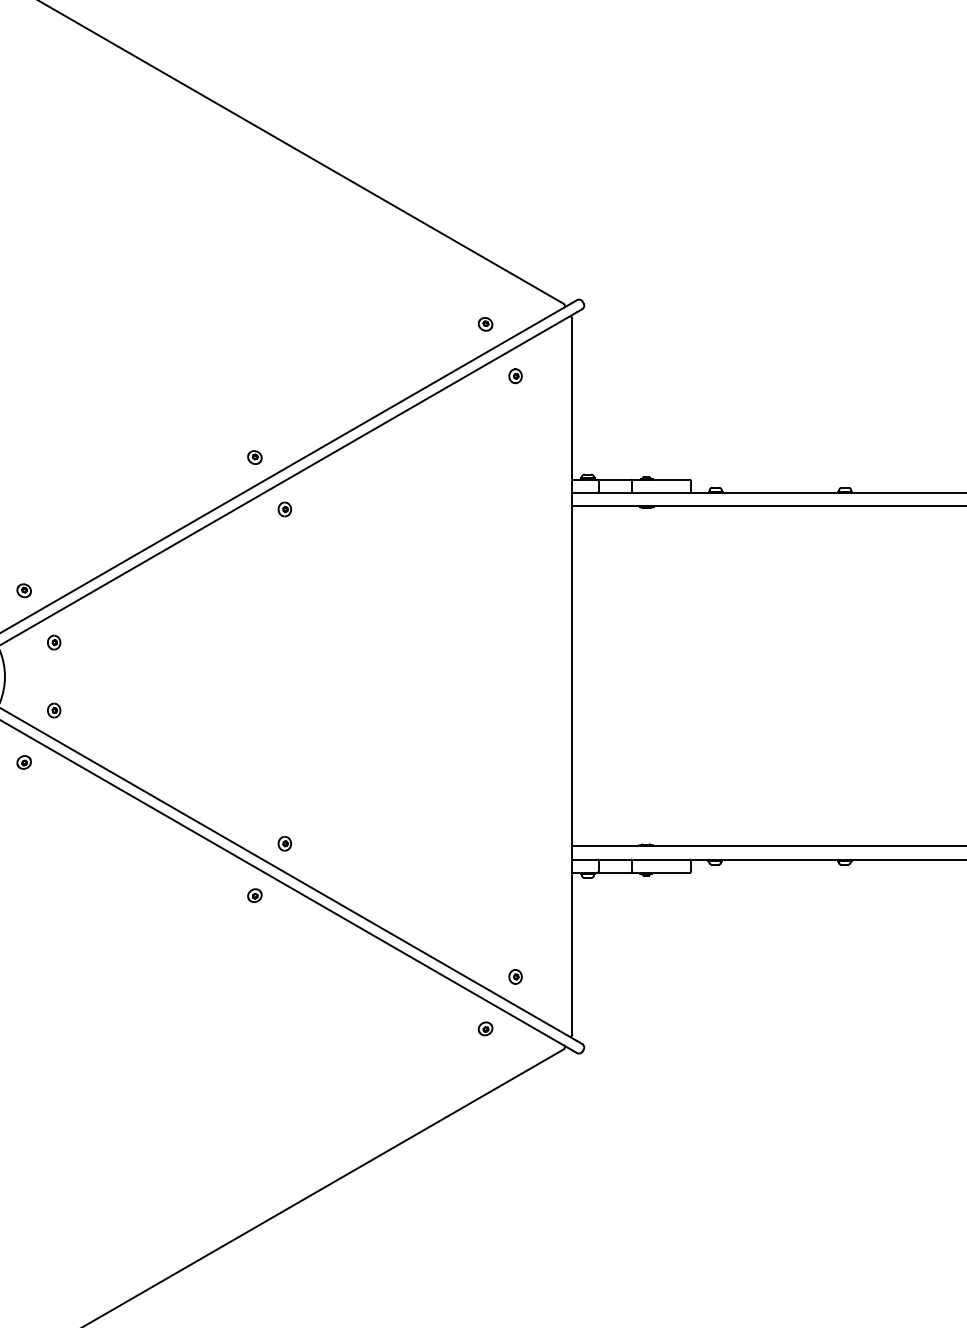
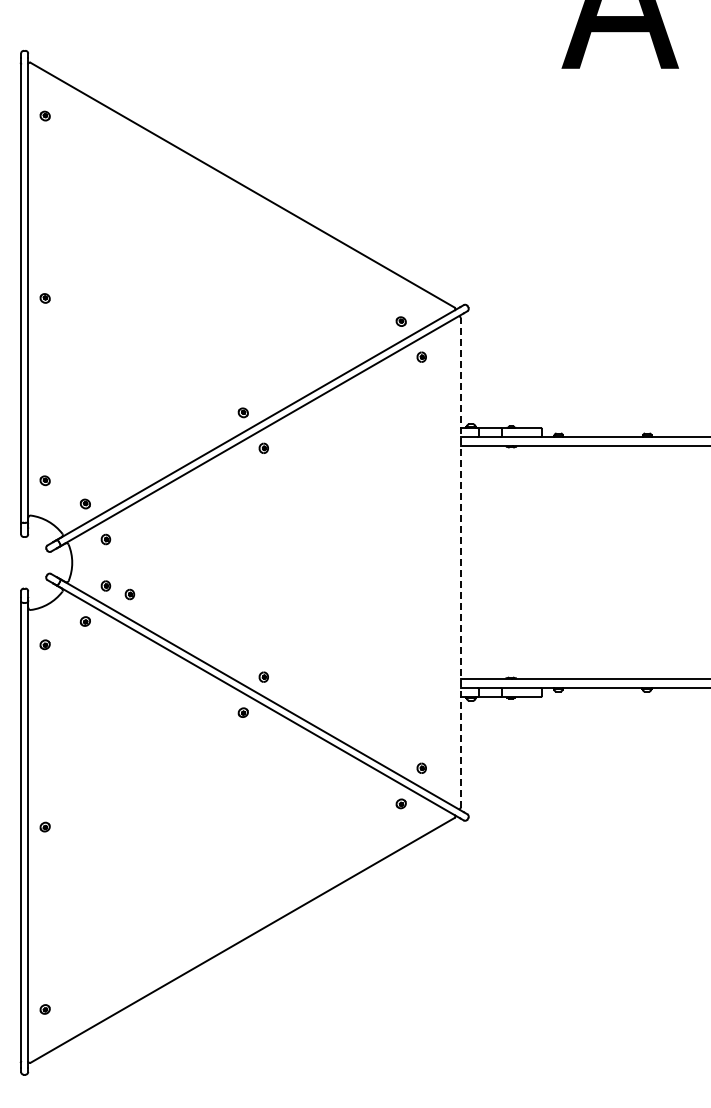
line: (572, 676) -> (460, 562), solid -> dashed
part: (88, 722) -> (129, 594), added

